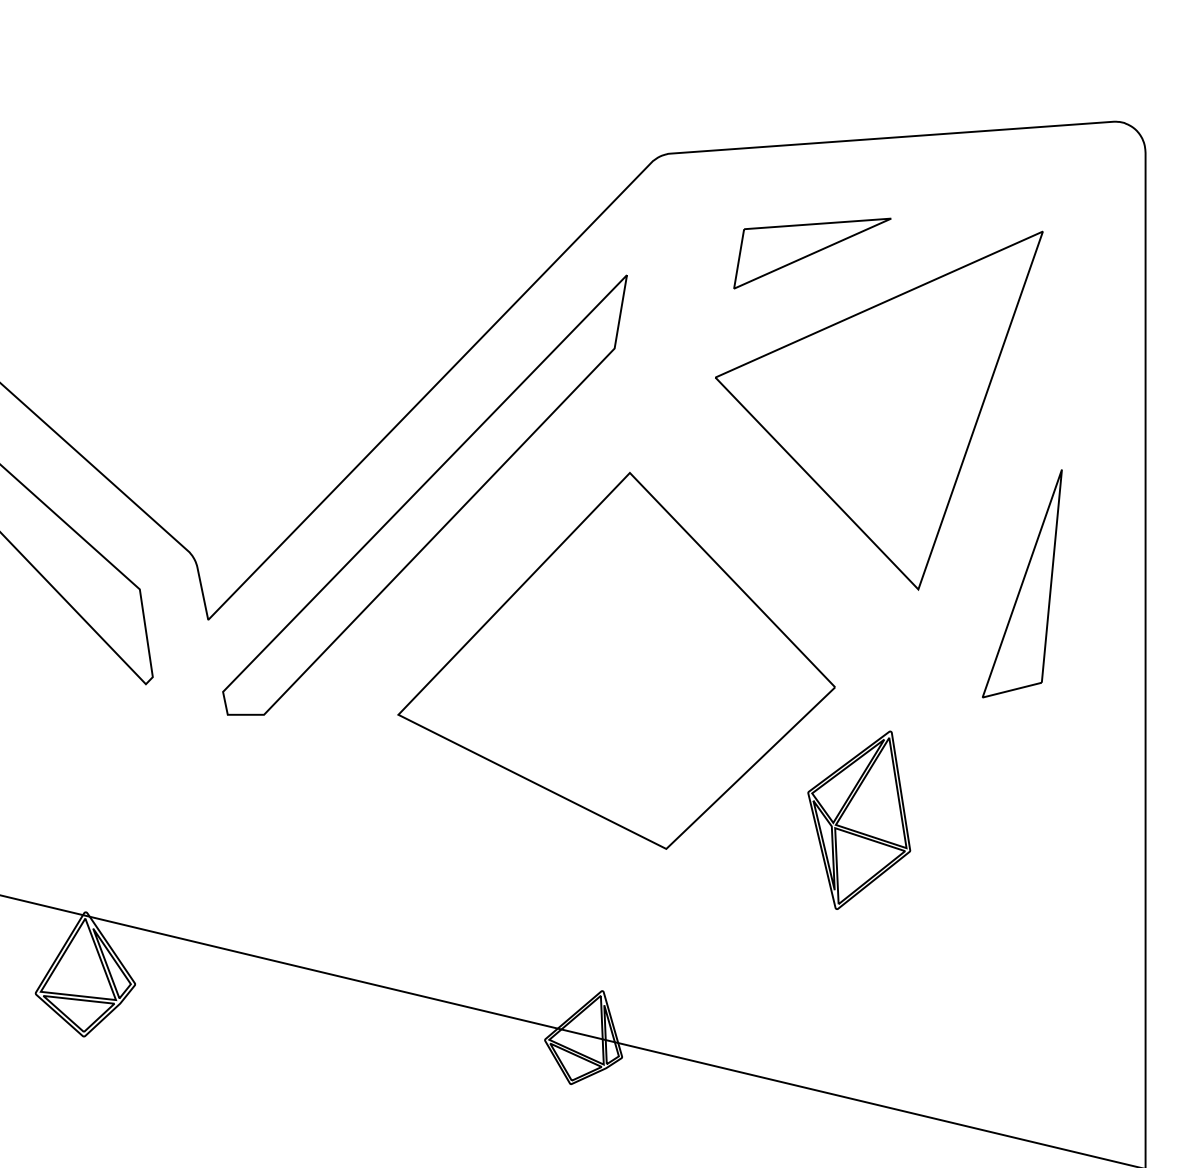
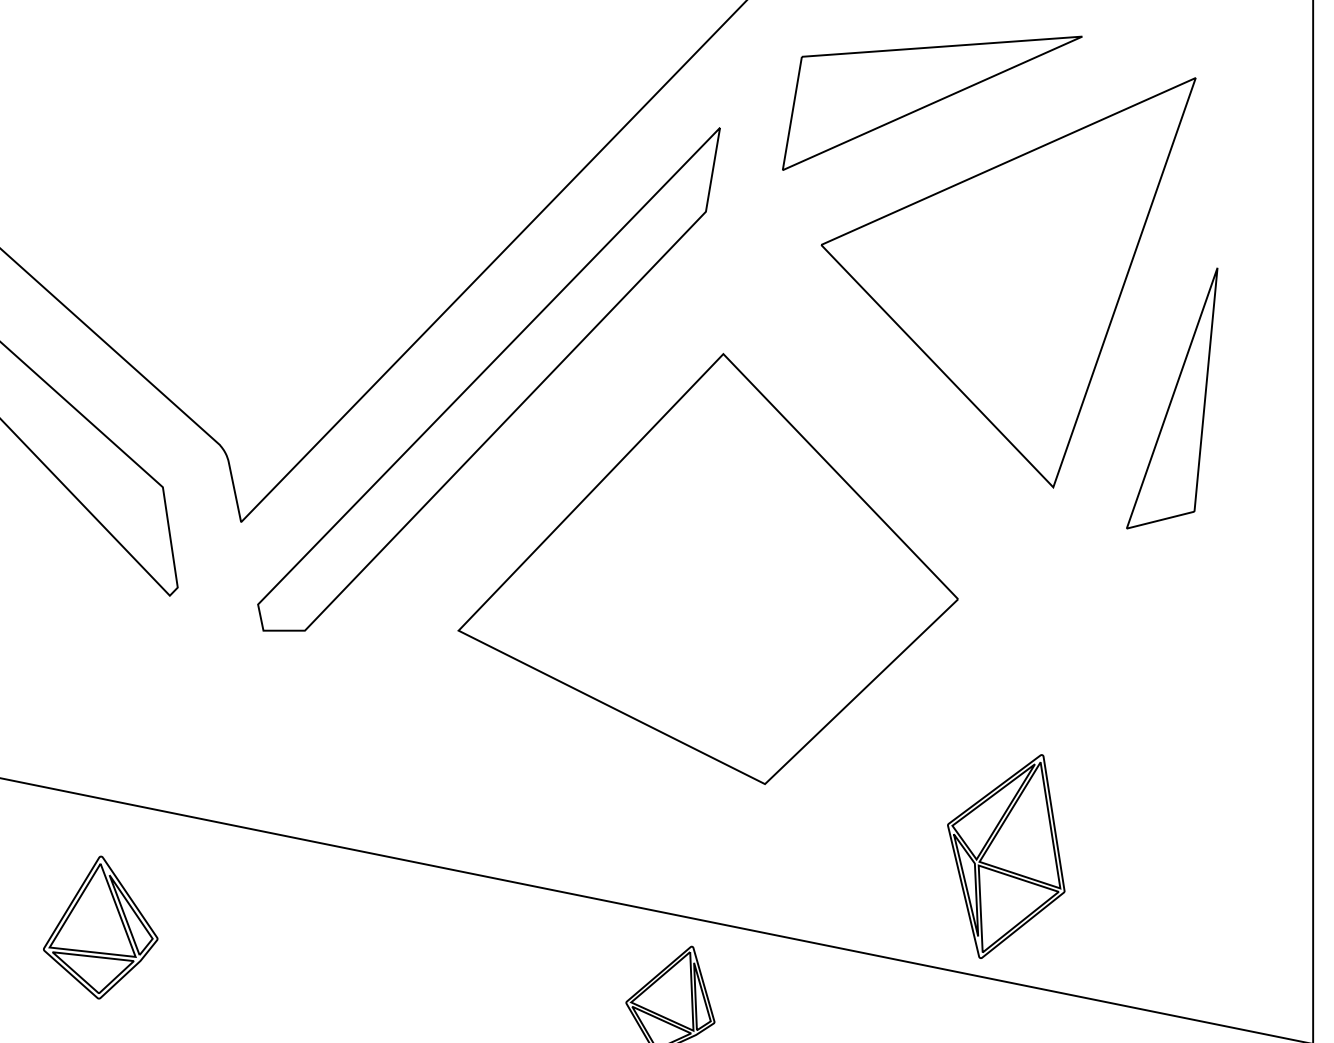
part: (812, 253) -> (932, 103), size x1.67
part: (1022, 583) -> (1172, 398), moved
part: (859, 819) -> (1006, 855), moved

